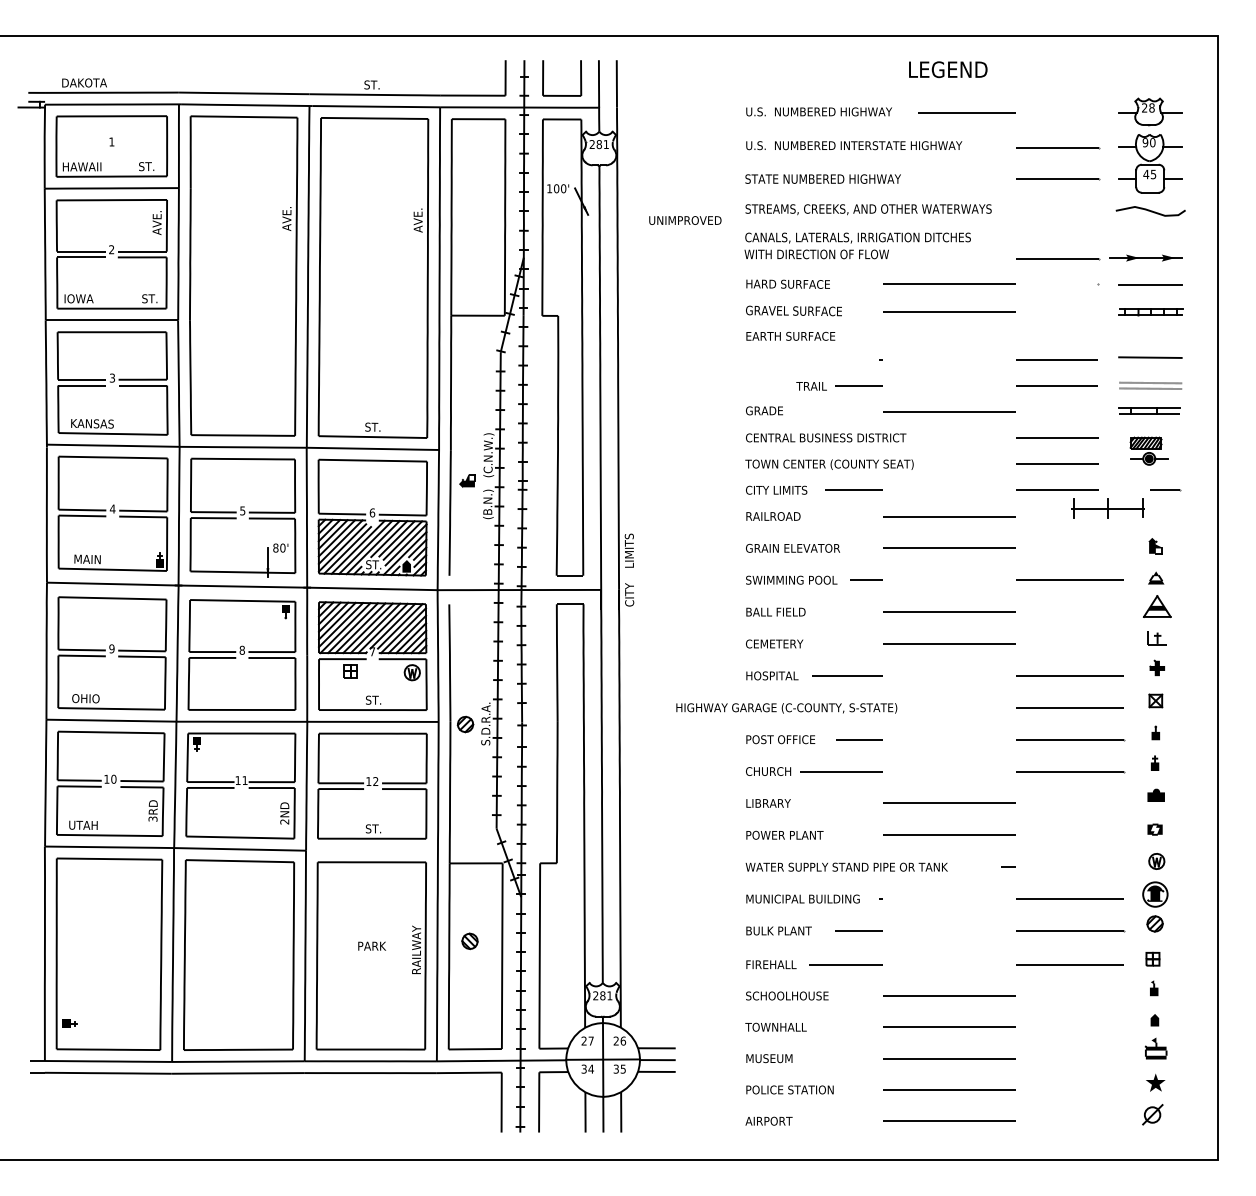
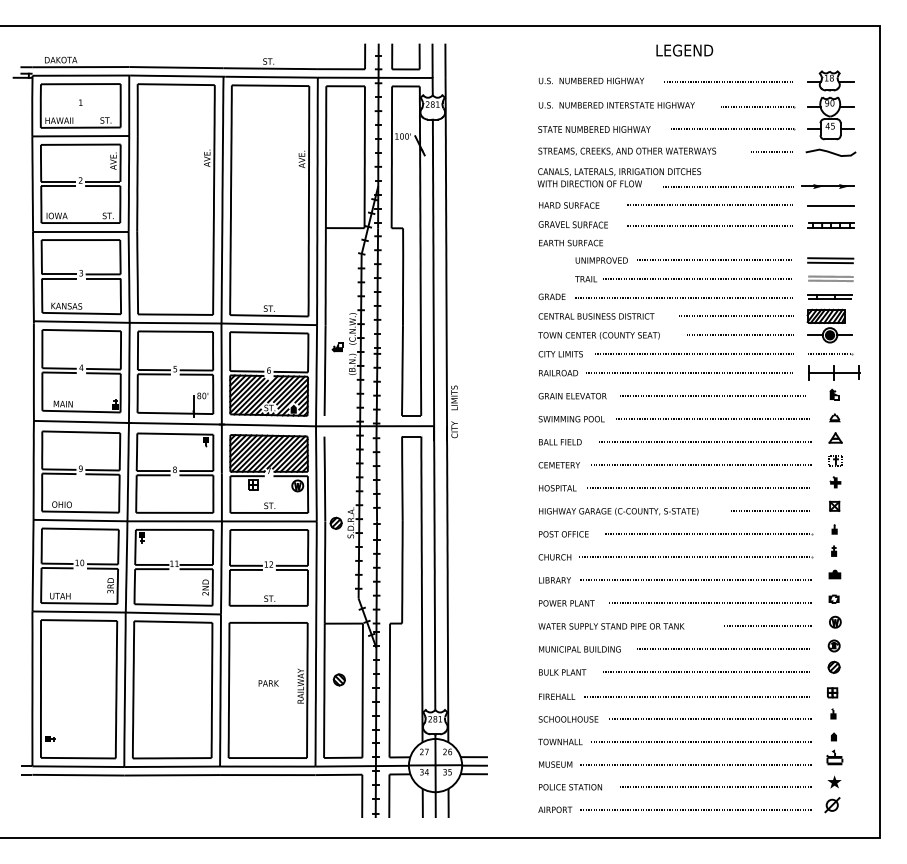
text: (1144, 107) -> (826, 77), 28 -> 18
text: (685, 220) -> (601, 260), moved
line: (1150, 363) -> (830, 262), added
part: (1148, 450) -> (829, 325), size x1.67
part: (1107, 508) -> (833, 373), moved
part: (1156, 605) -> (835, 437), size x0.62
text: (786, 708) -> (618, 511), moved
part: (1154, 893) -> (833, 645), size x0.62

